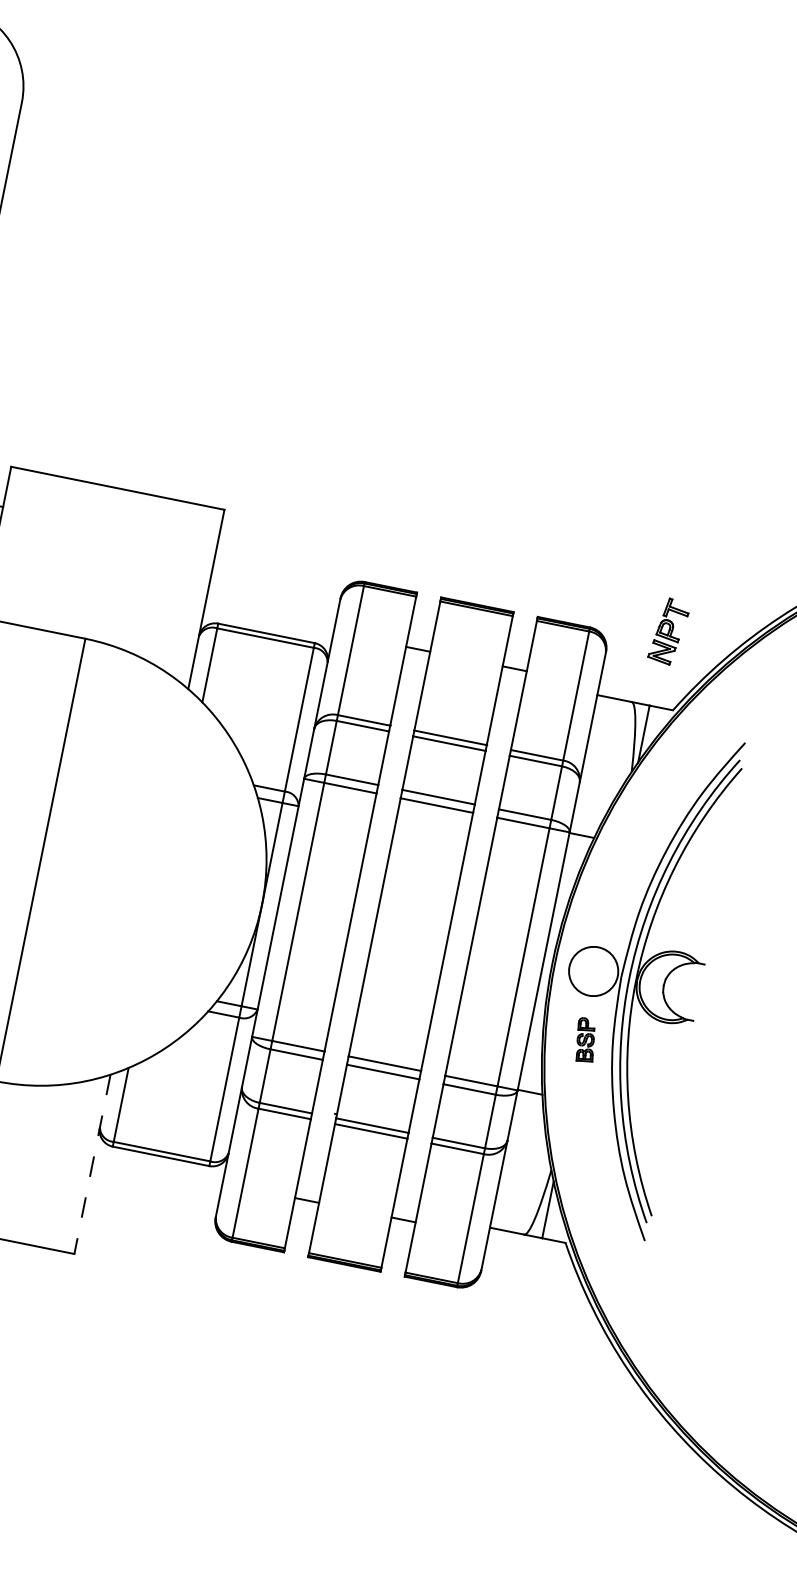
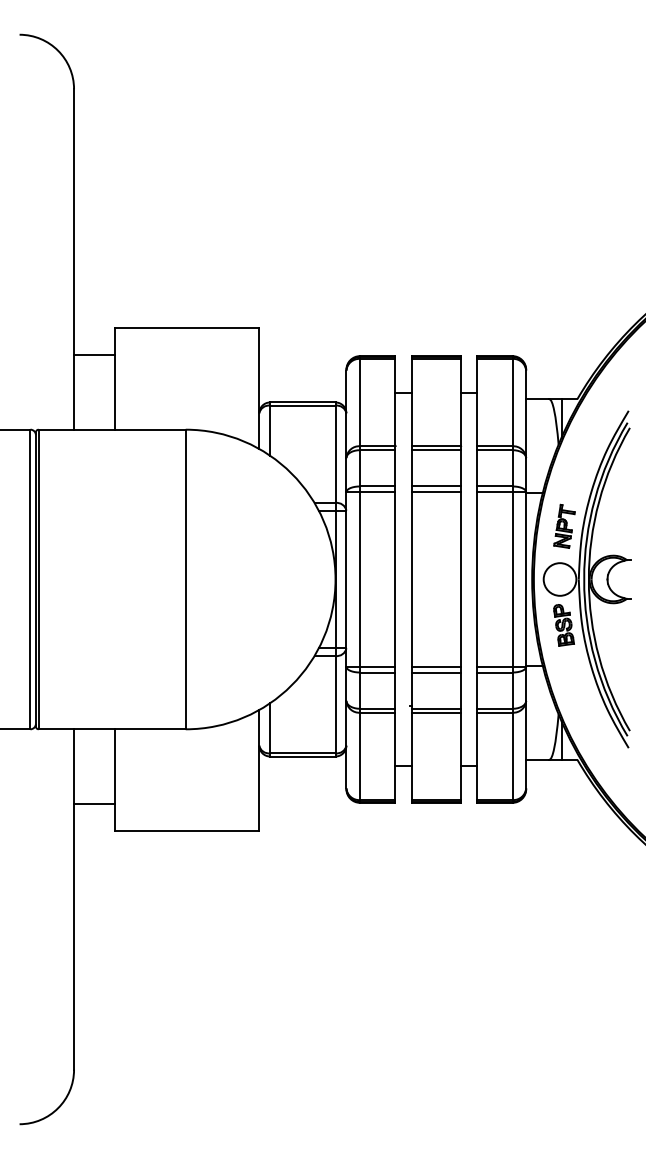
part: (669, 630) -> (564, 525), moved
part: (585, 1040) -> (563, 625), size x1.43
line: (92, 1164) -> (259, 770), dashed -> solid

